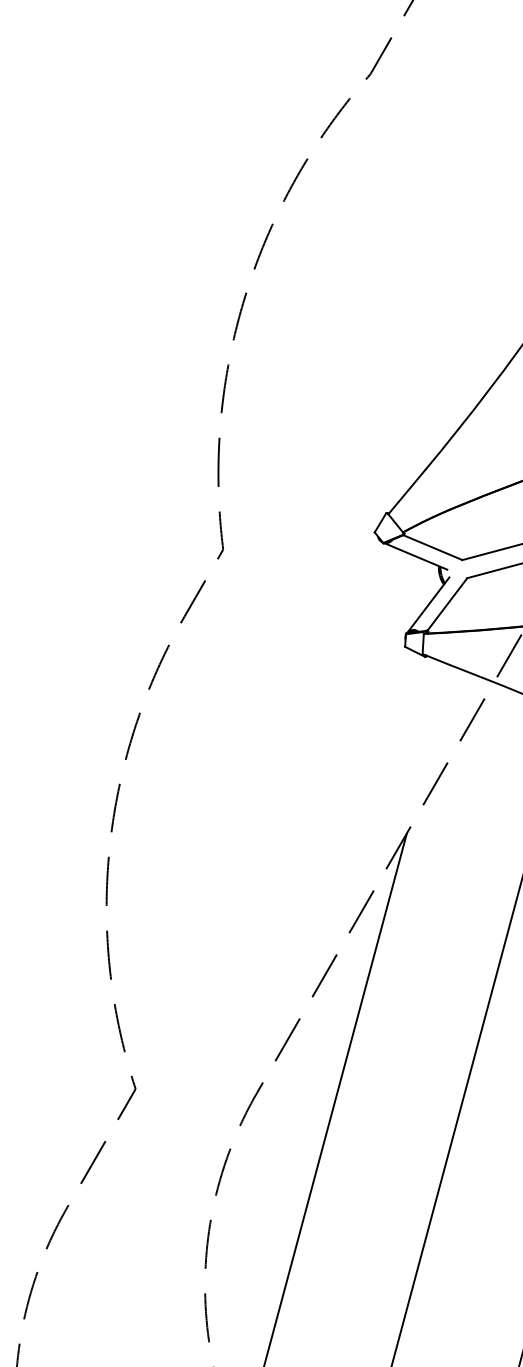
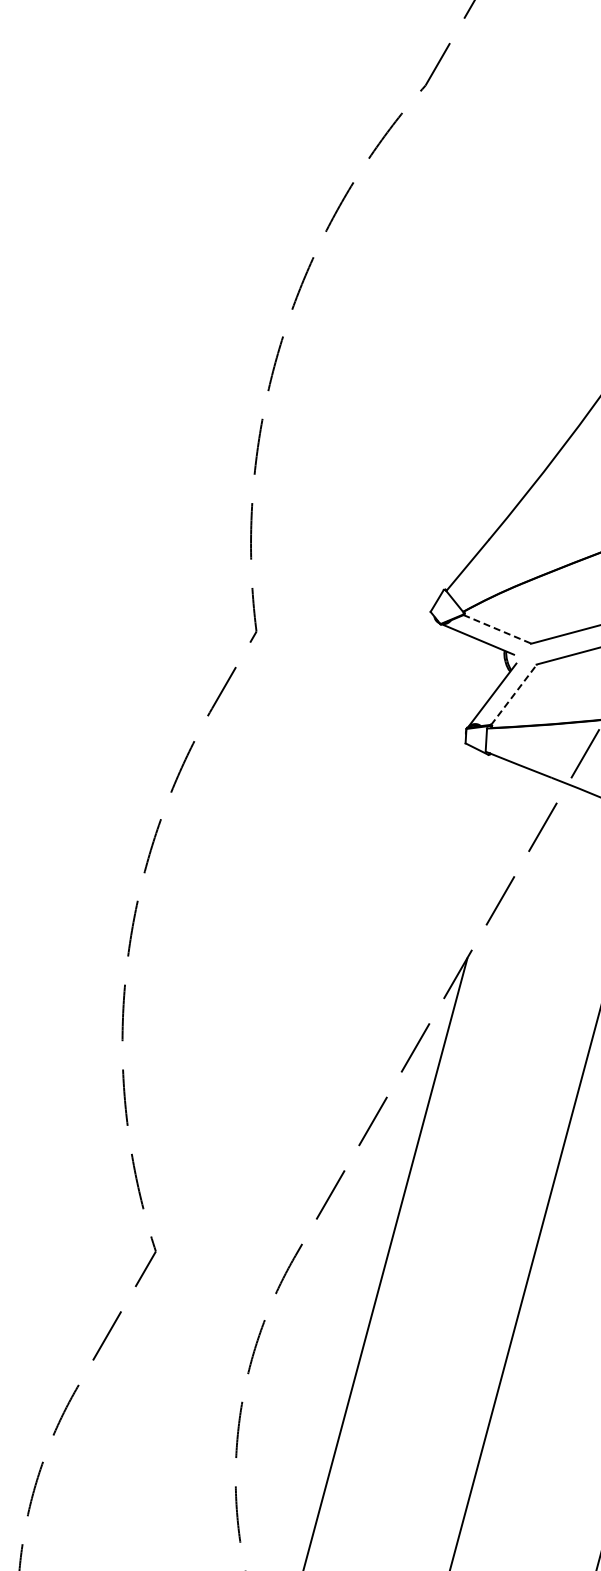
line: (432, 547) -> (496, 629), solid -> dashed
line: (446, 605) -> (513, 695), solid -> dashed

